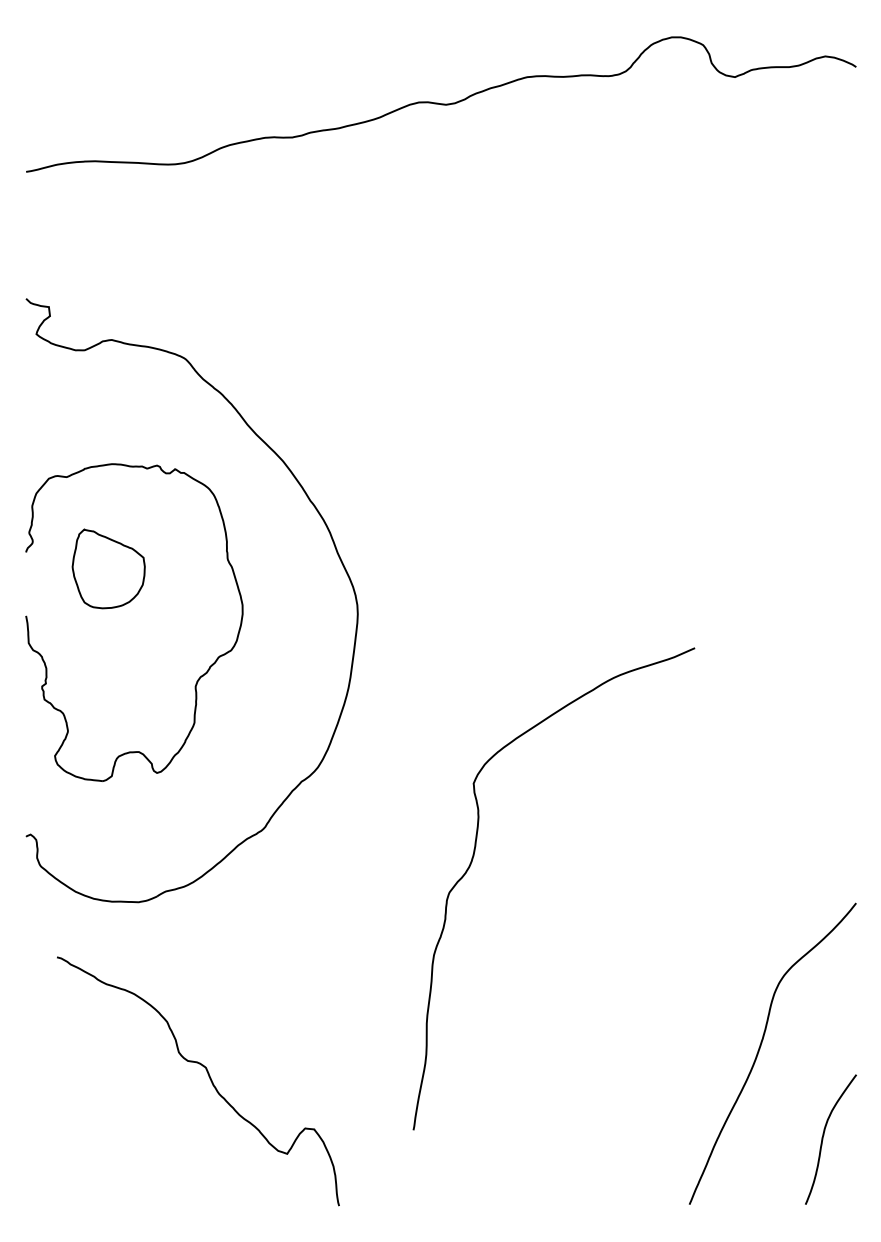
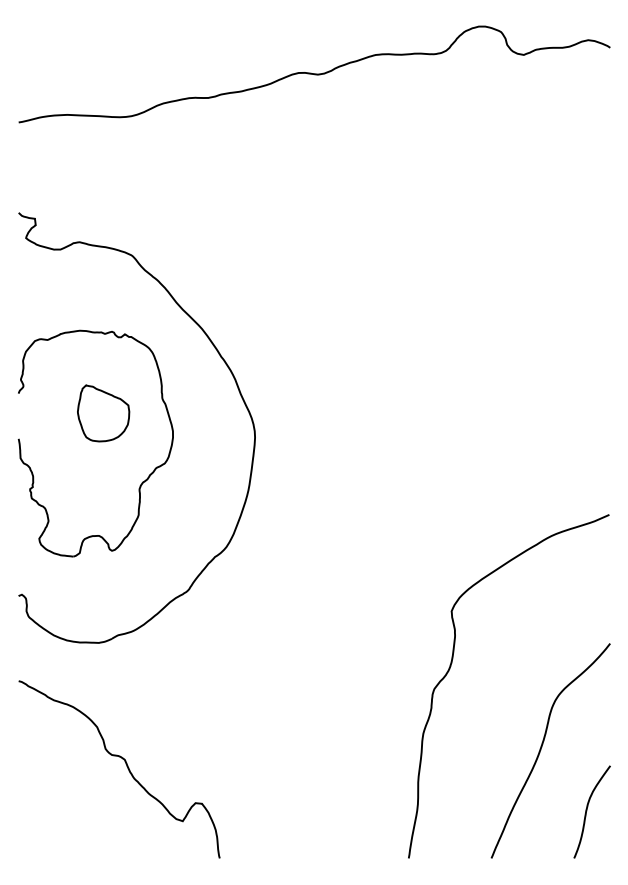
part: (108, 569) -> (103, 413), moved
curve: (473, 860) -> (451, 666), moved
curve: (208, 1077) -> (126, 766), moved

